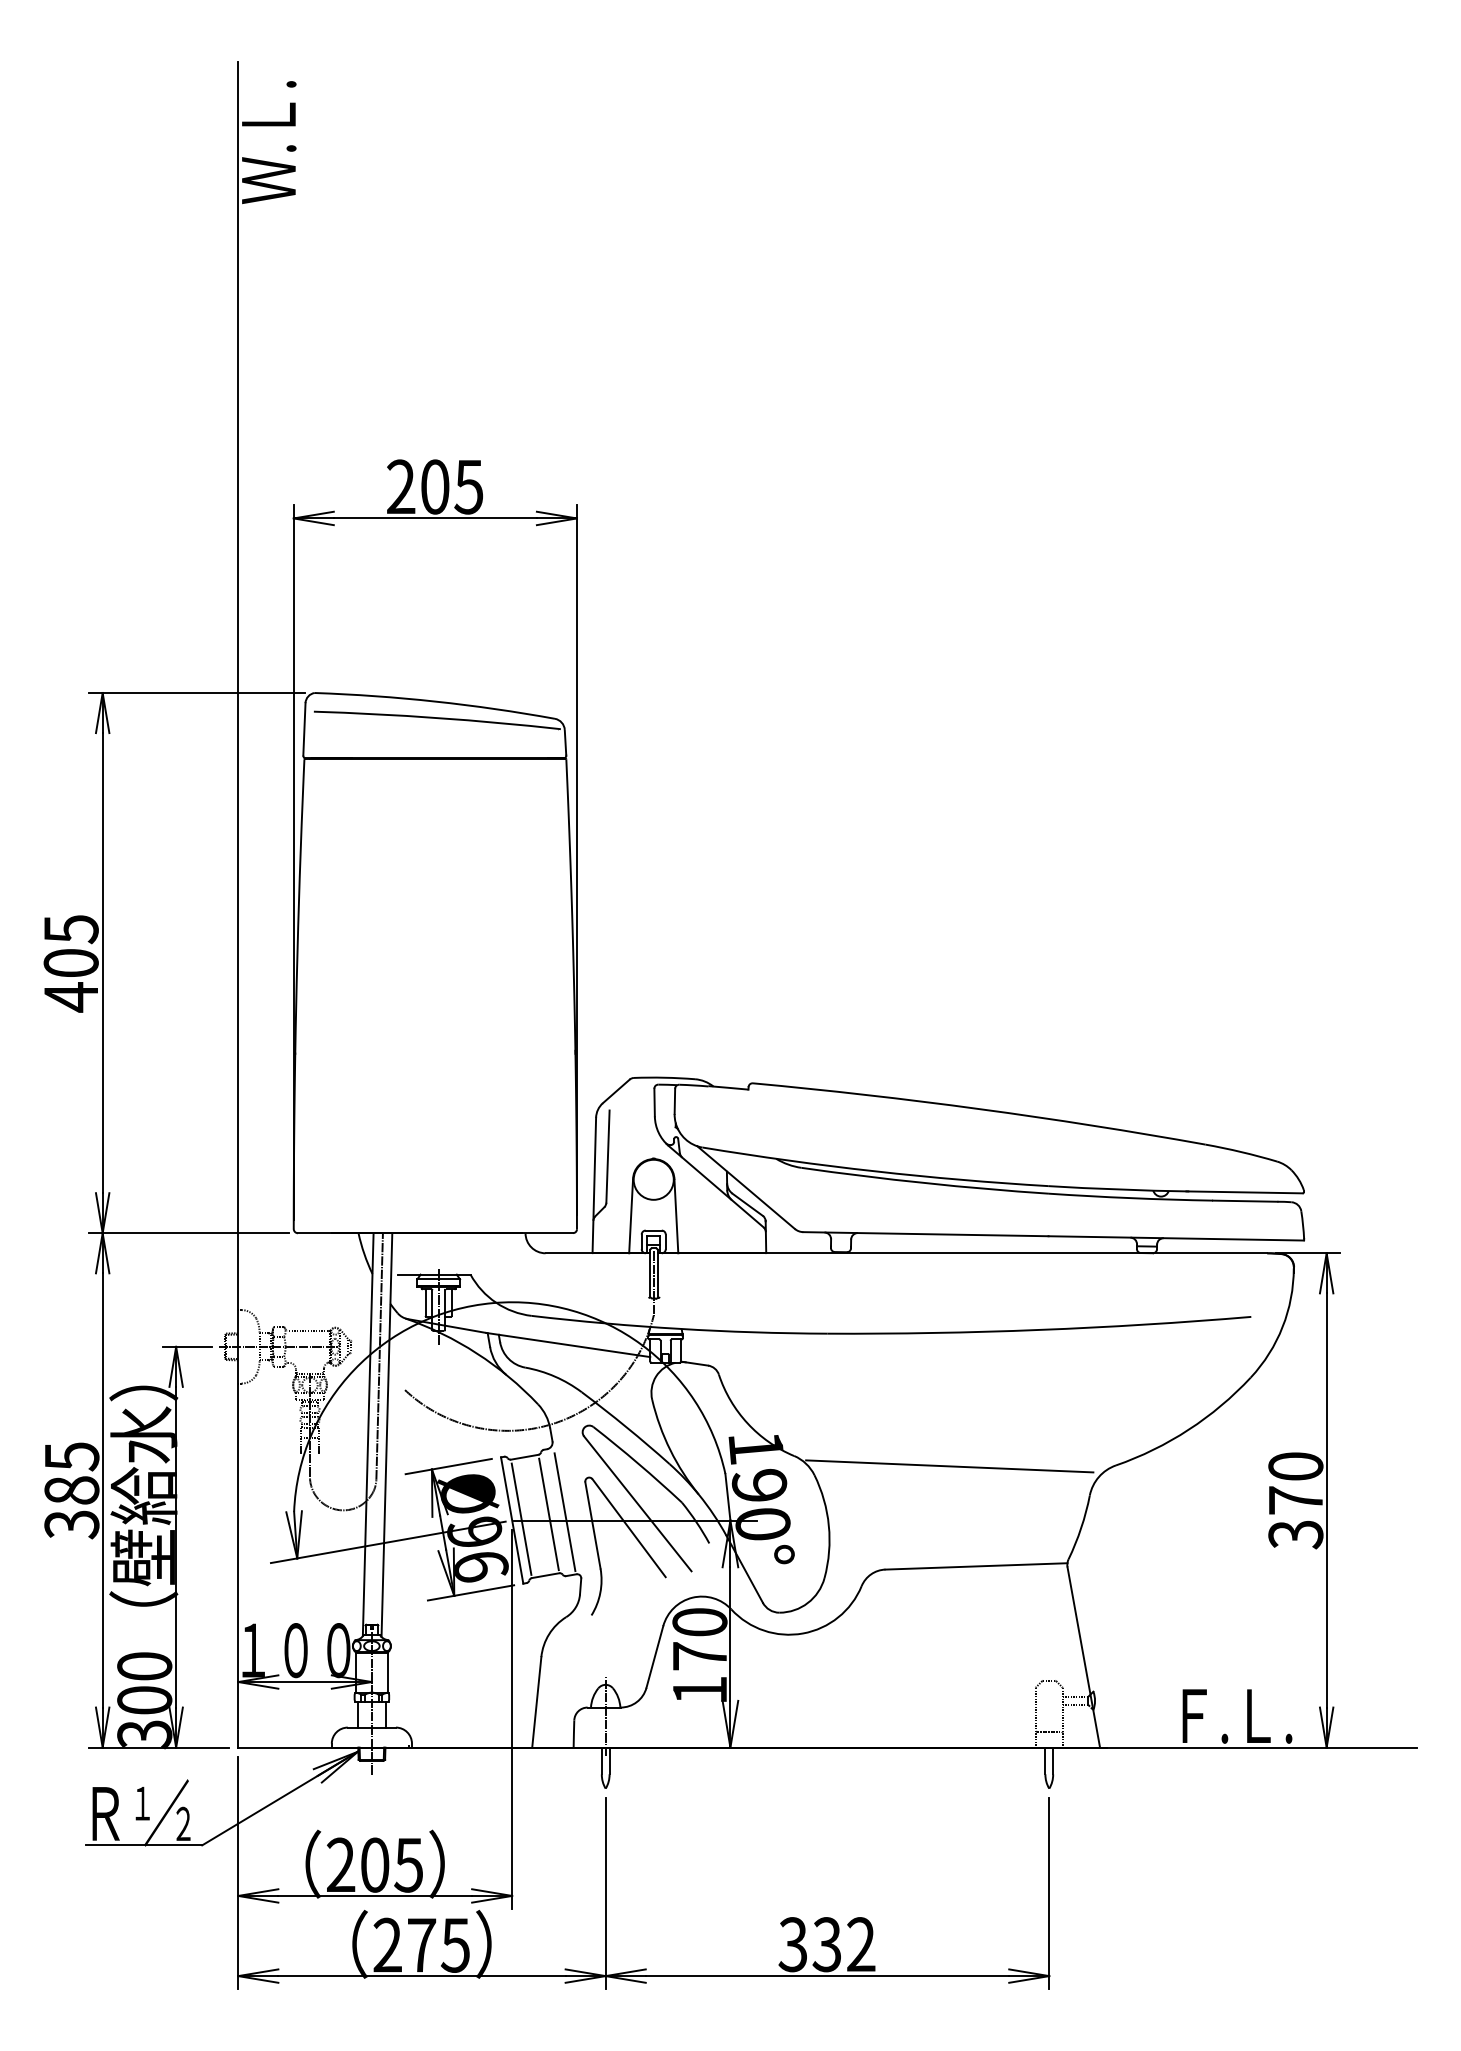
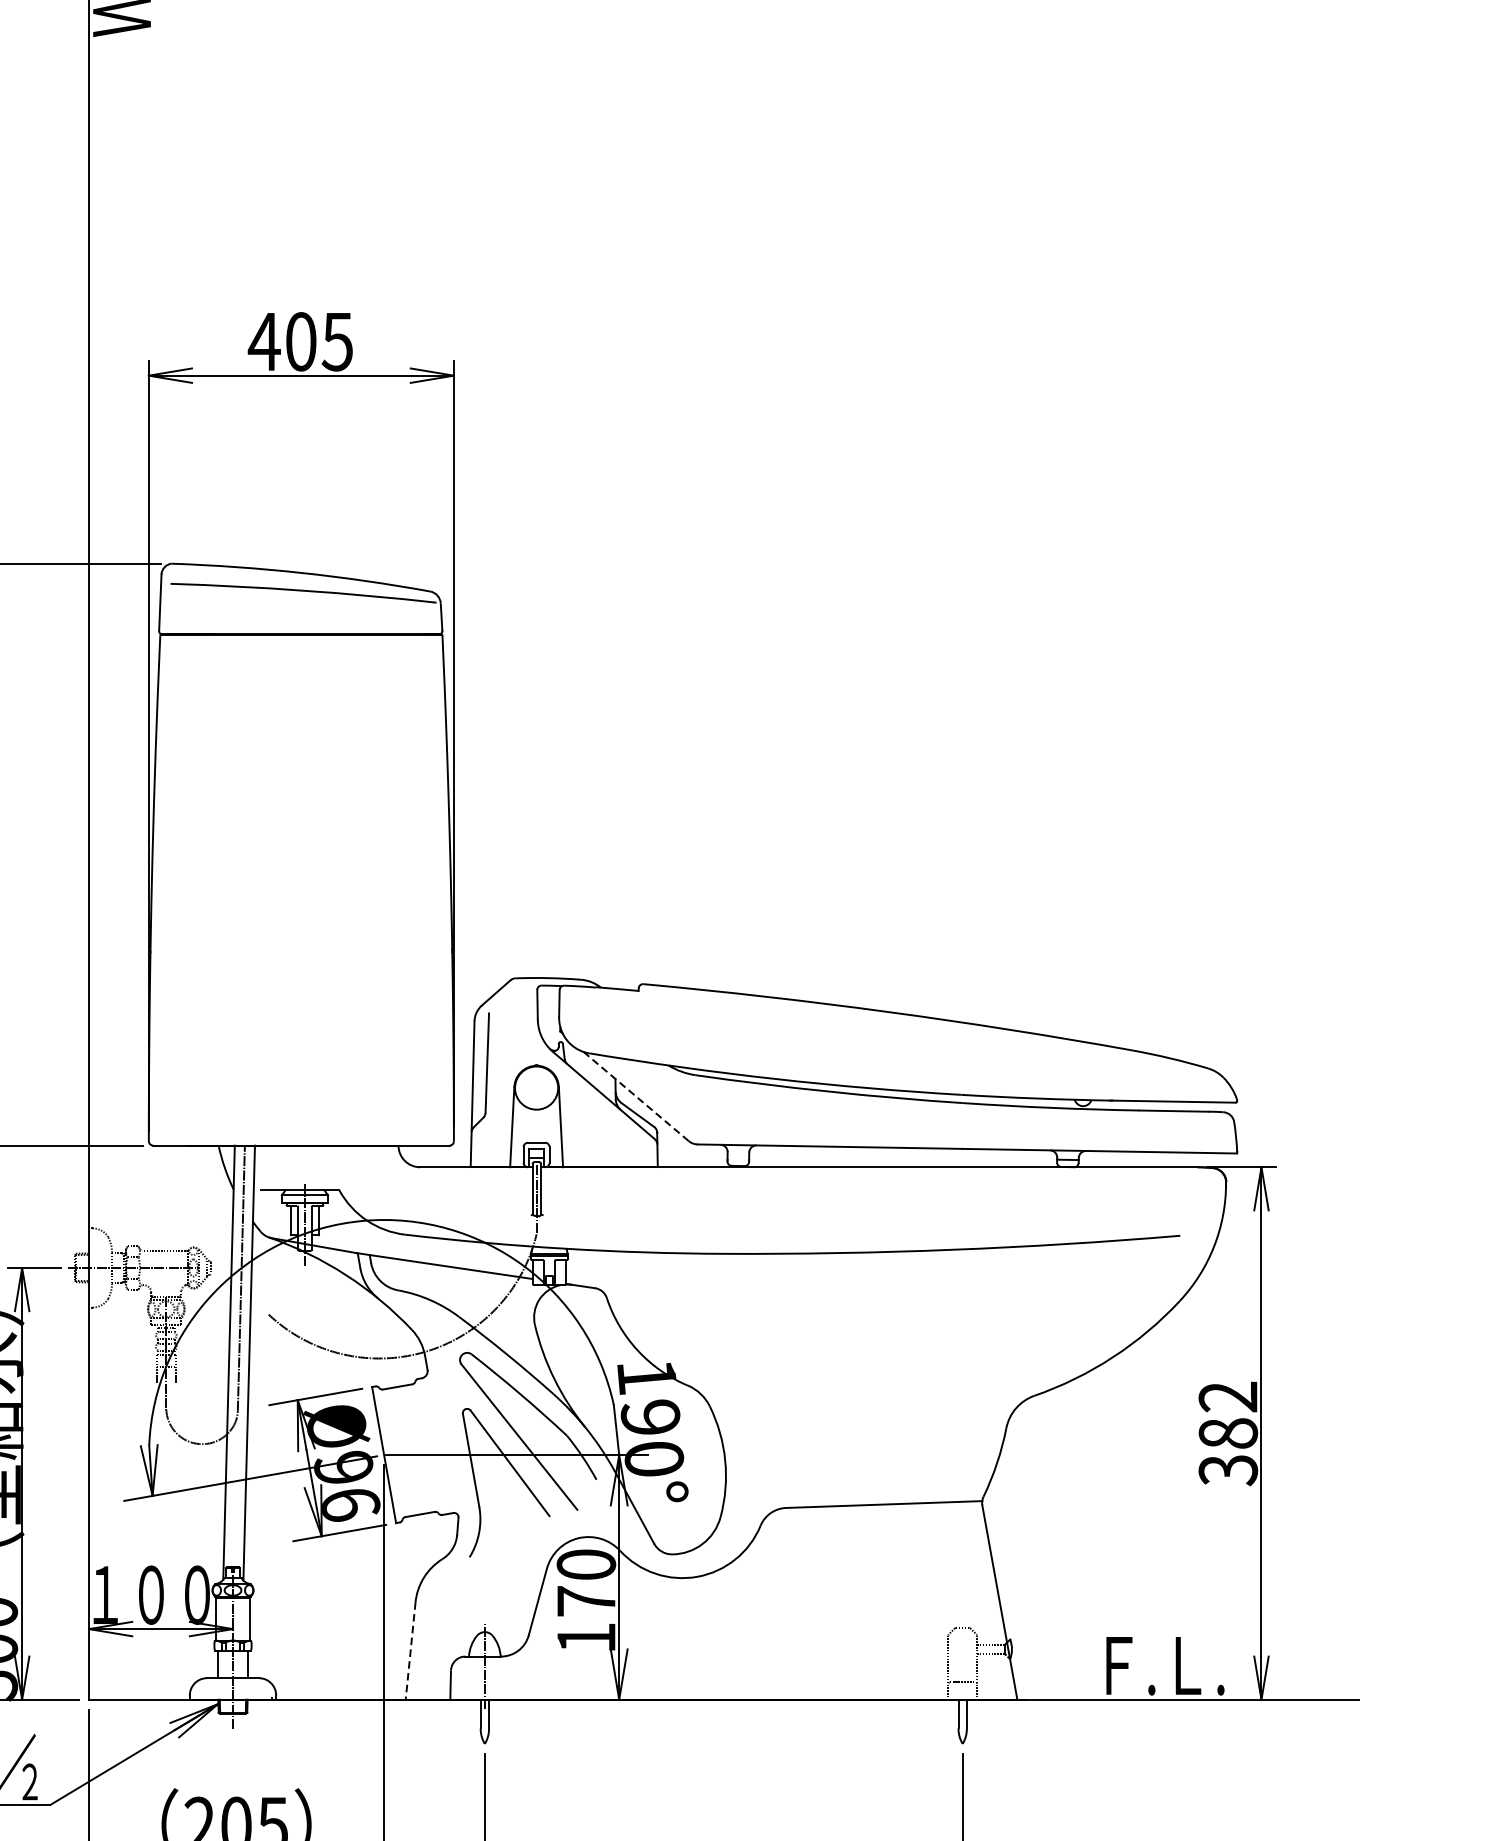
text: (400, 486) -> (263, 341), 205 -> 405
line: (745, 1187) -> (635, 1096), solid -> dashed
line: (949, 1466) -> (855, 1396), removed
text: (1295, 1483) -> (1227, 1415), 370 -> 382
line: (564, 1512) -> (440, 1446), removed
line: (548, 1514) -> (423, 1448), removed
line: (521, 1518) -> (394, 1452), removed
line: (536, 1702) -> (410, 1651), solid -> dashed

